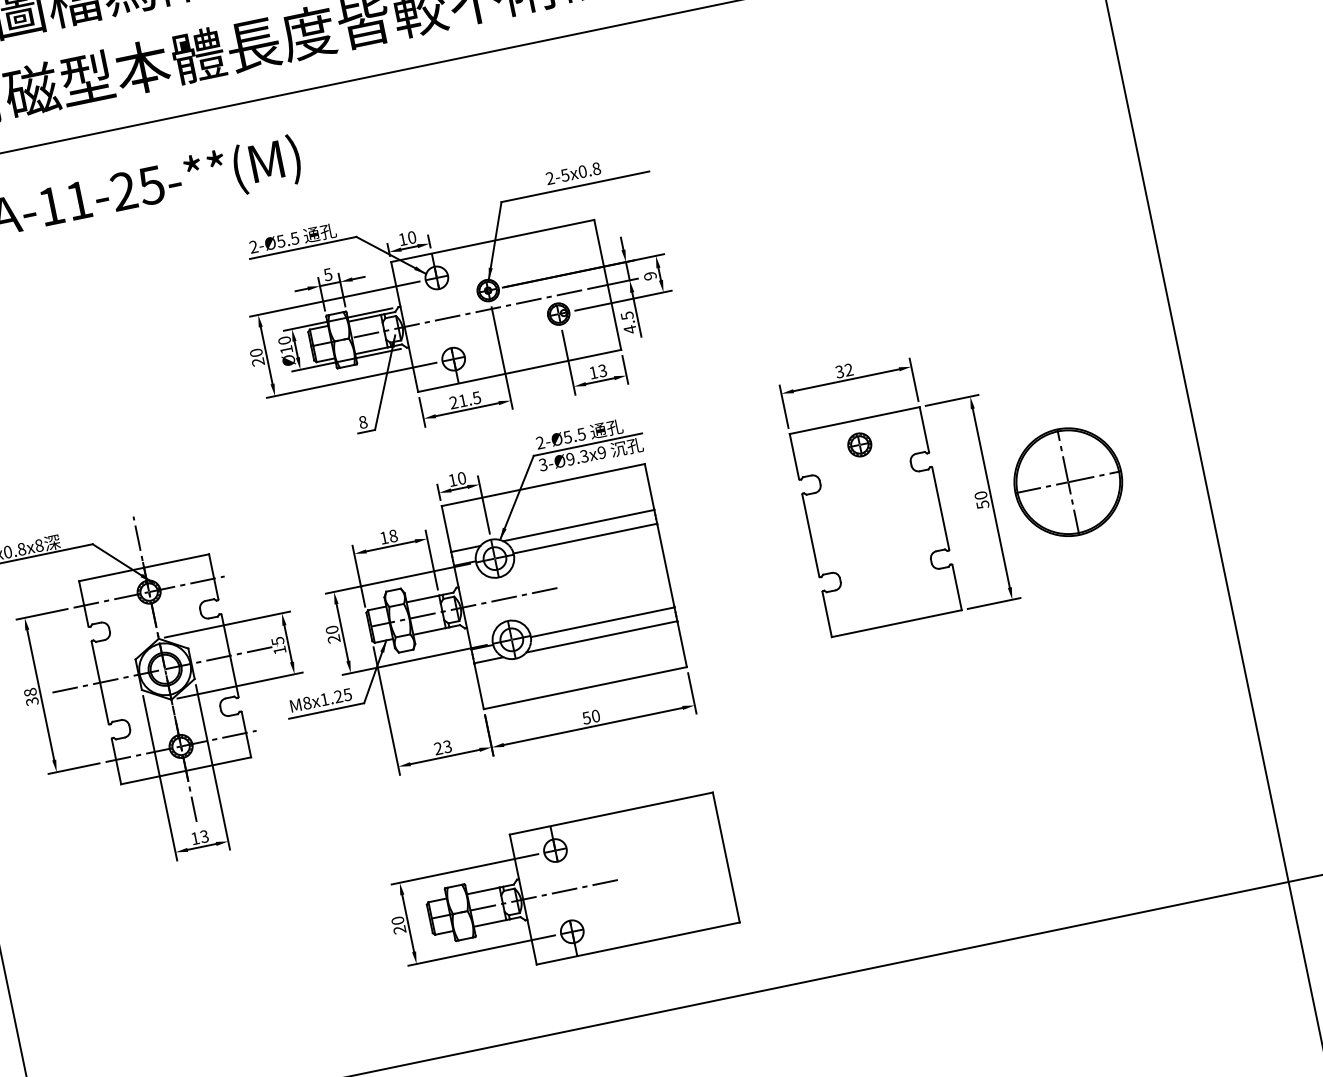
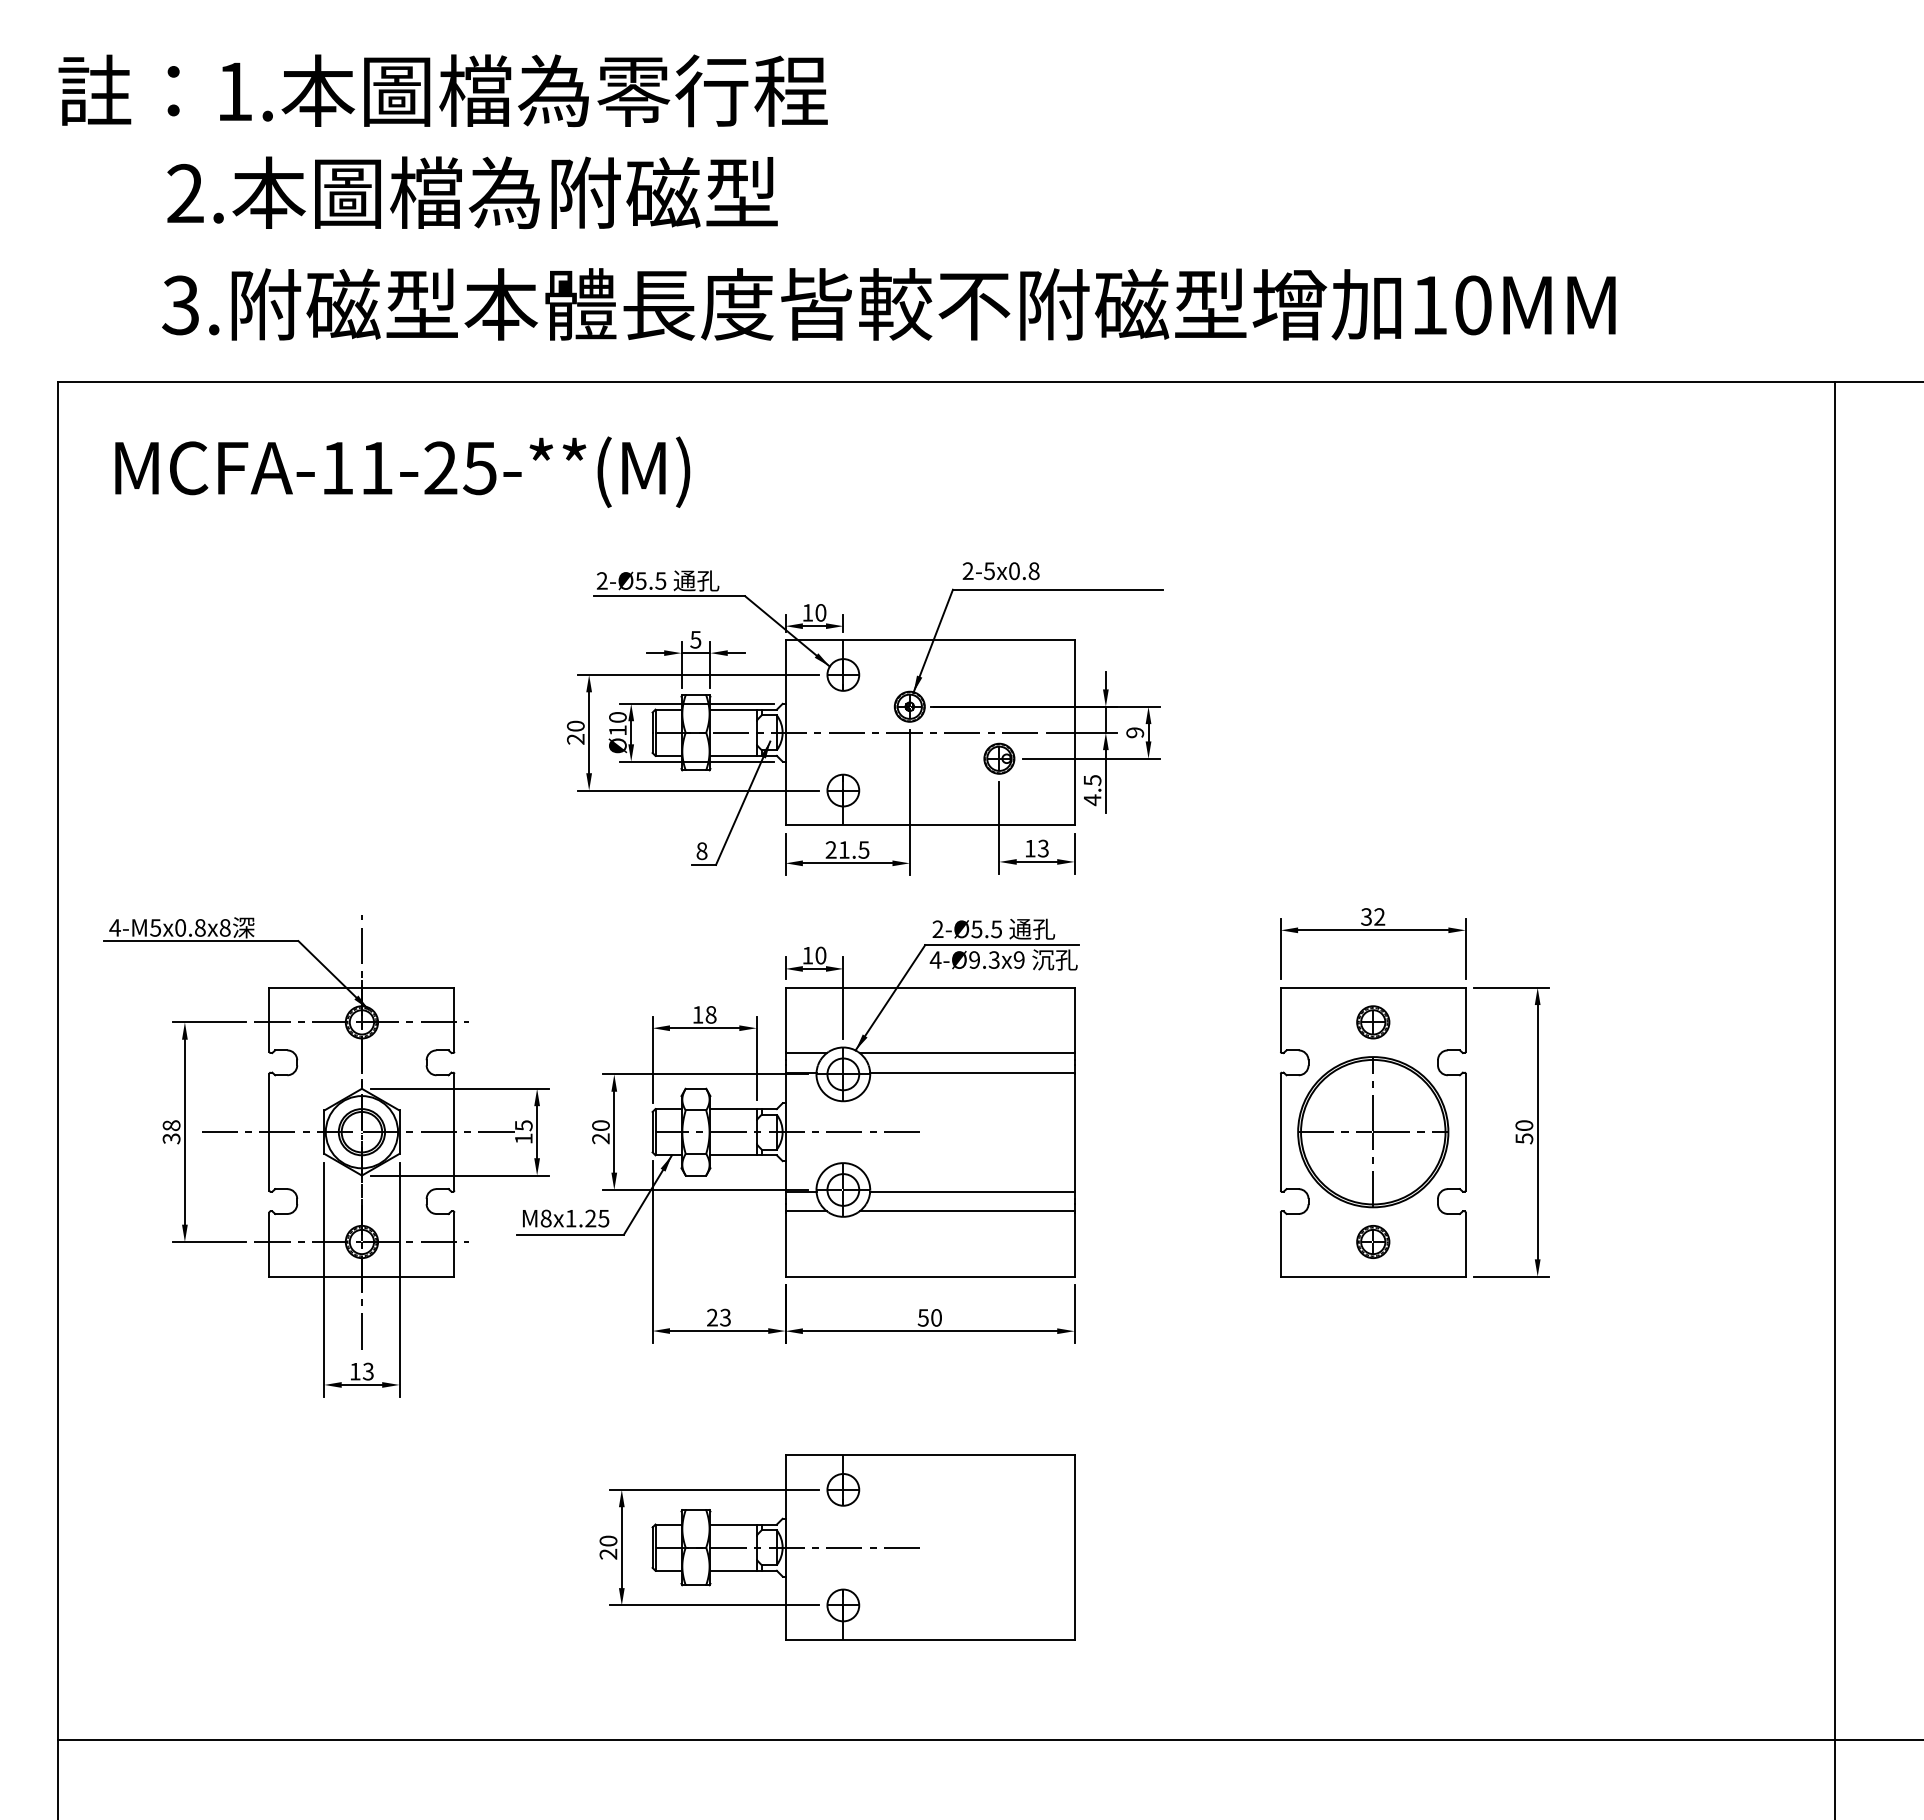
text: (573, 173) -> (1000, 571), moved
text: (543, 464) -> (935, 959), 3-Ø9.3x9 -> 4-Ø9.3x9
part: (1068, 482) -> (1373, 1132), moved
part: (891, 598) -> (1373, 1241), added

